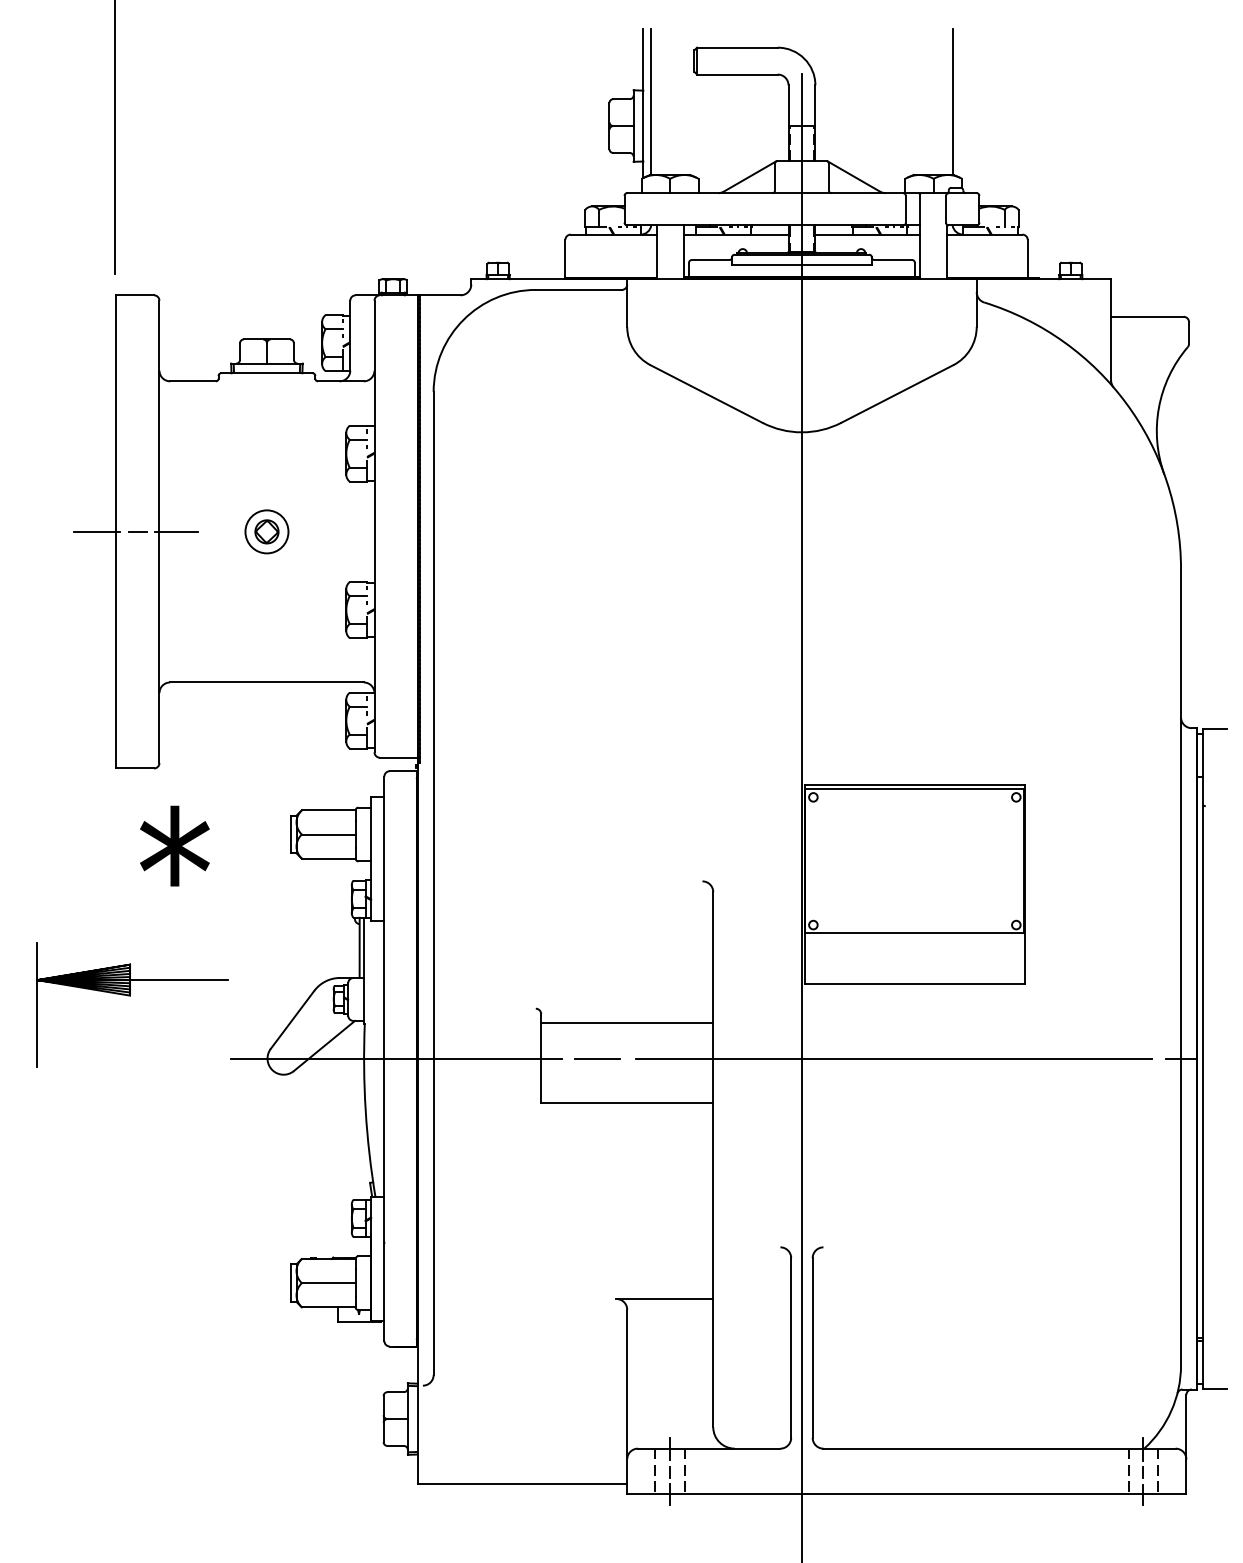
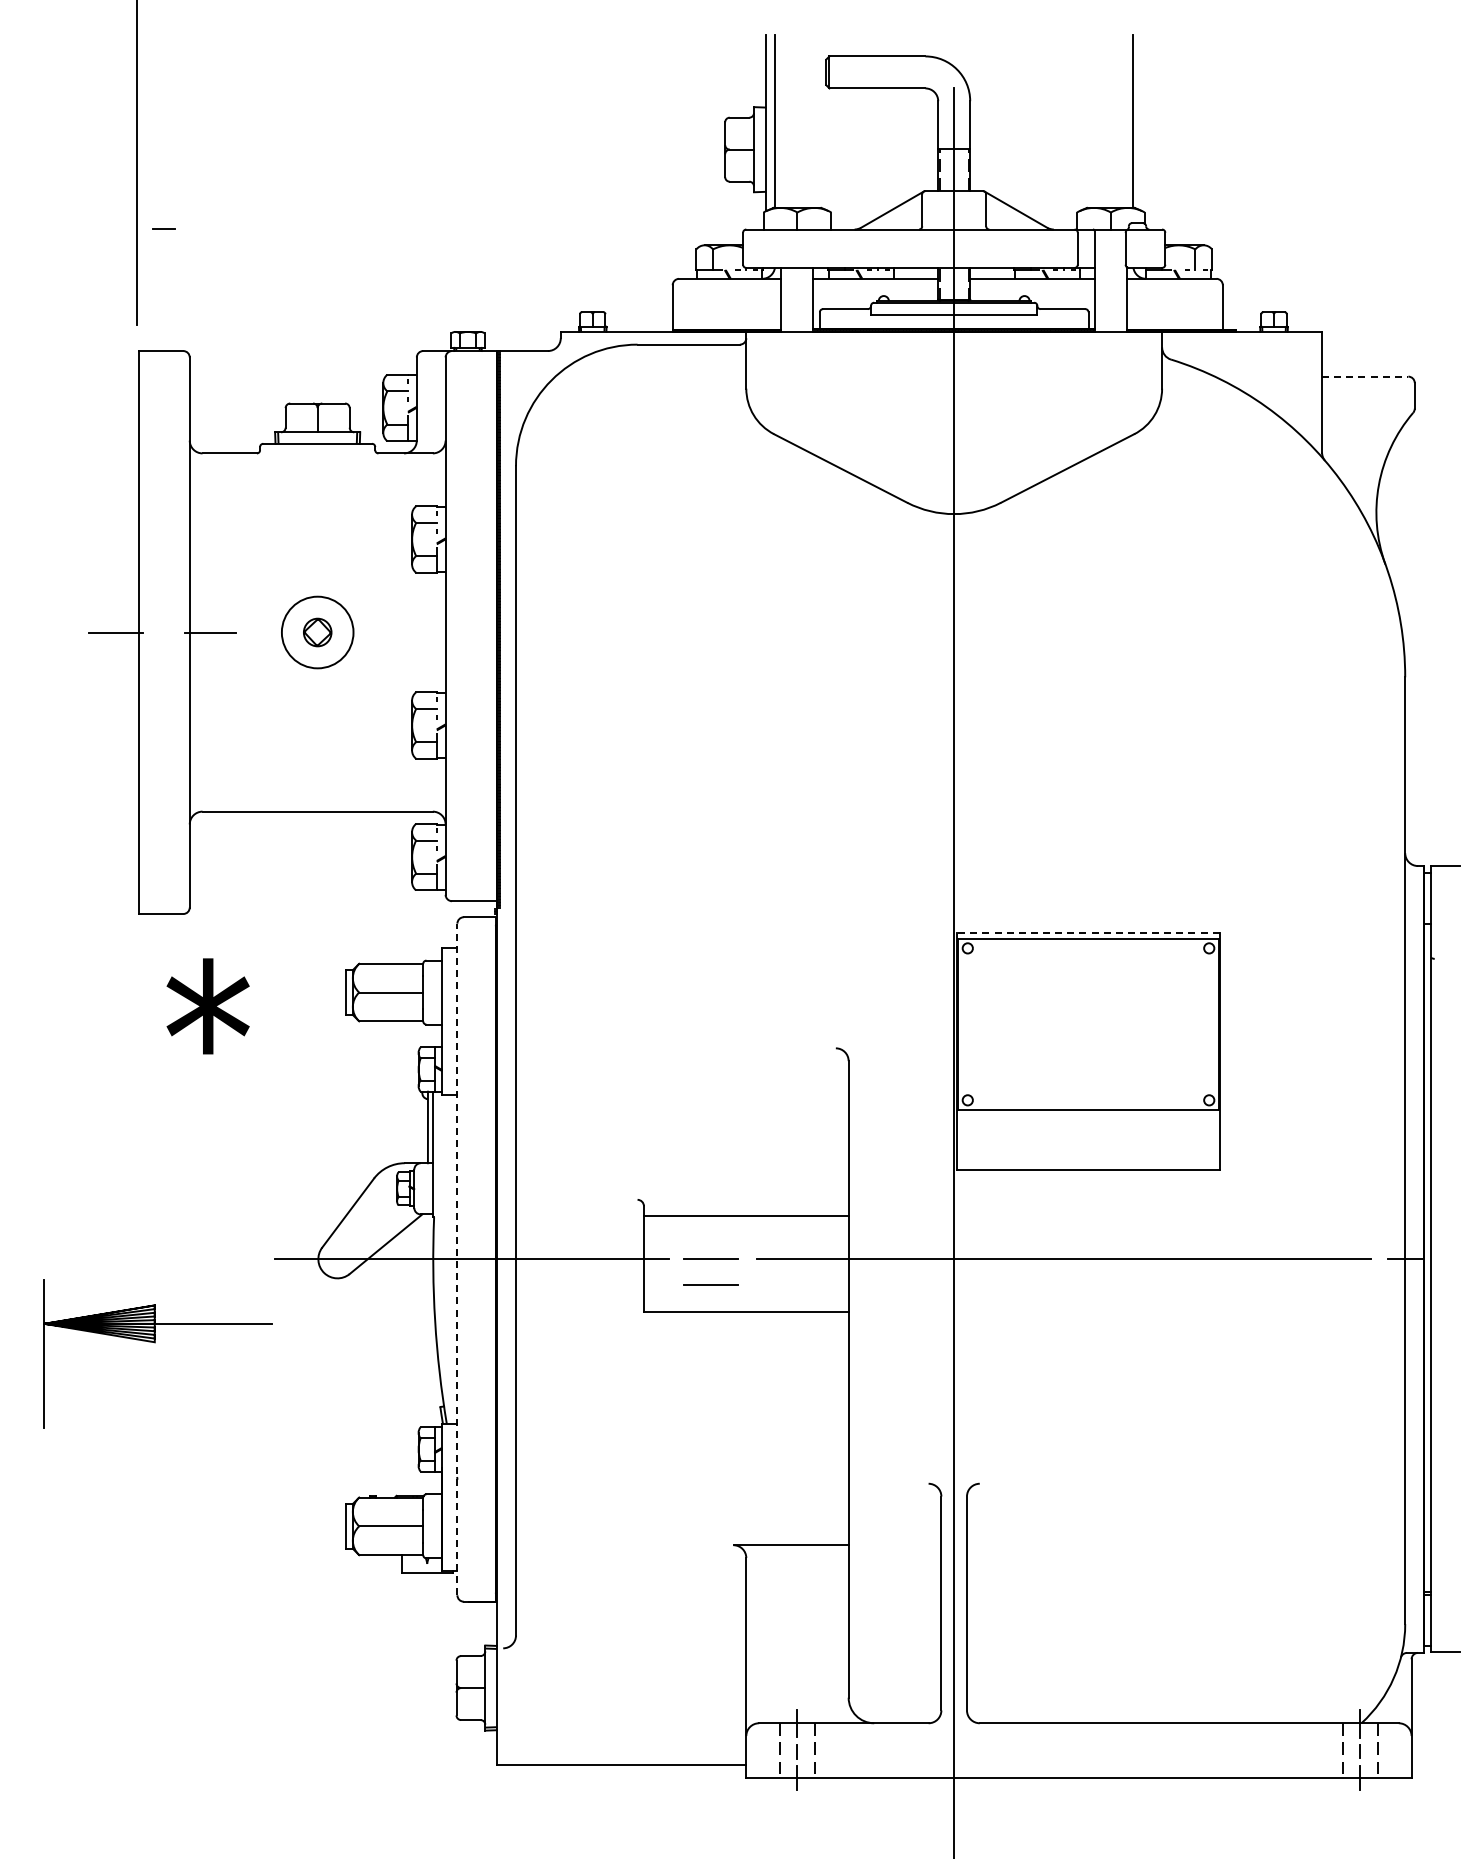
line: (1147, 316) -> (1365, 376), solid -> dashed
line: (137, 531) -> (163, 228), moved
circle: (266, 531) -> (317, 632), size x1.4
line: (914, 784) -> (1088, 933), solid -> dashed
part: (130, 996) -> (155, 1343), moved
line: (384, 1058) -> (457, 1259), solid -> dashed
line: (597, 1079) -> (710, 1284), added

